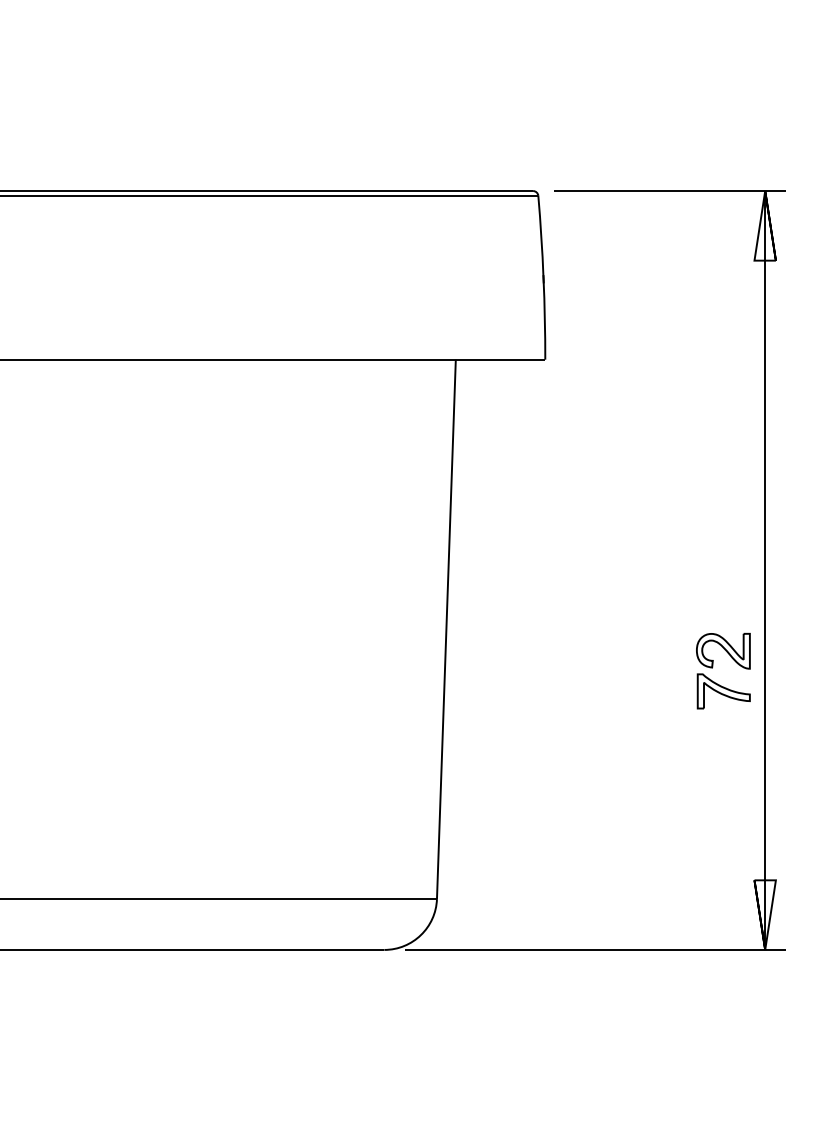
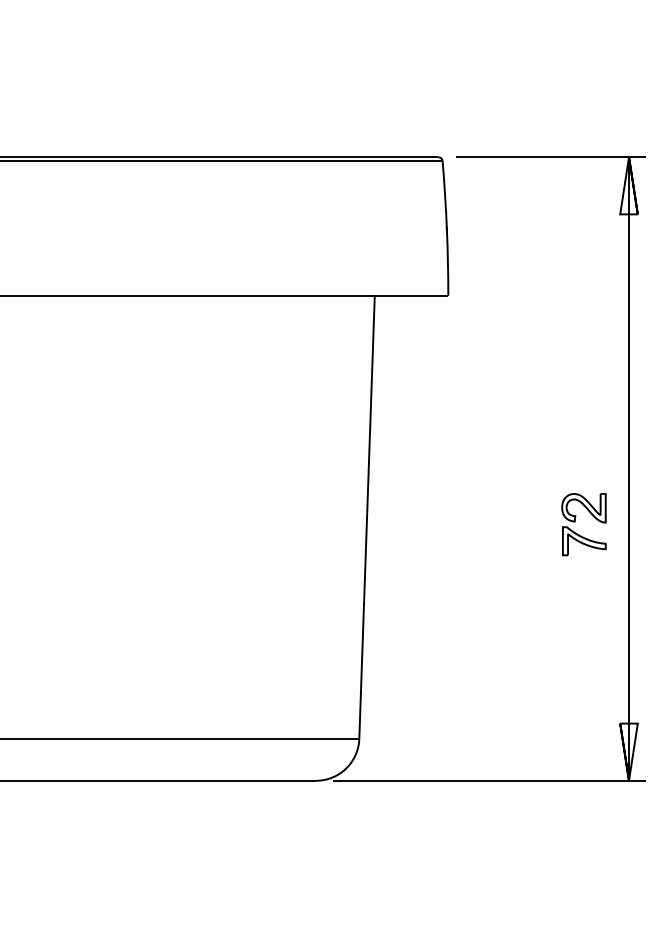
part: (713, 666) -> (575, 520), moved

